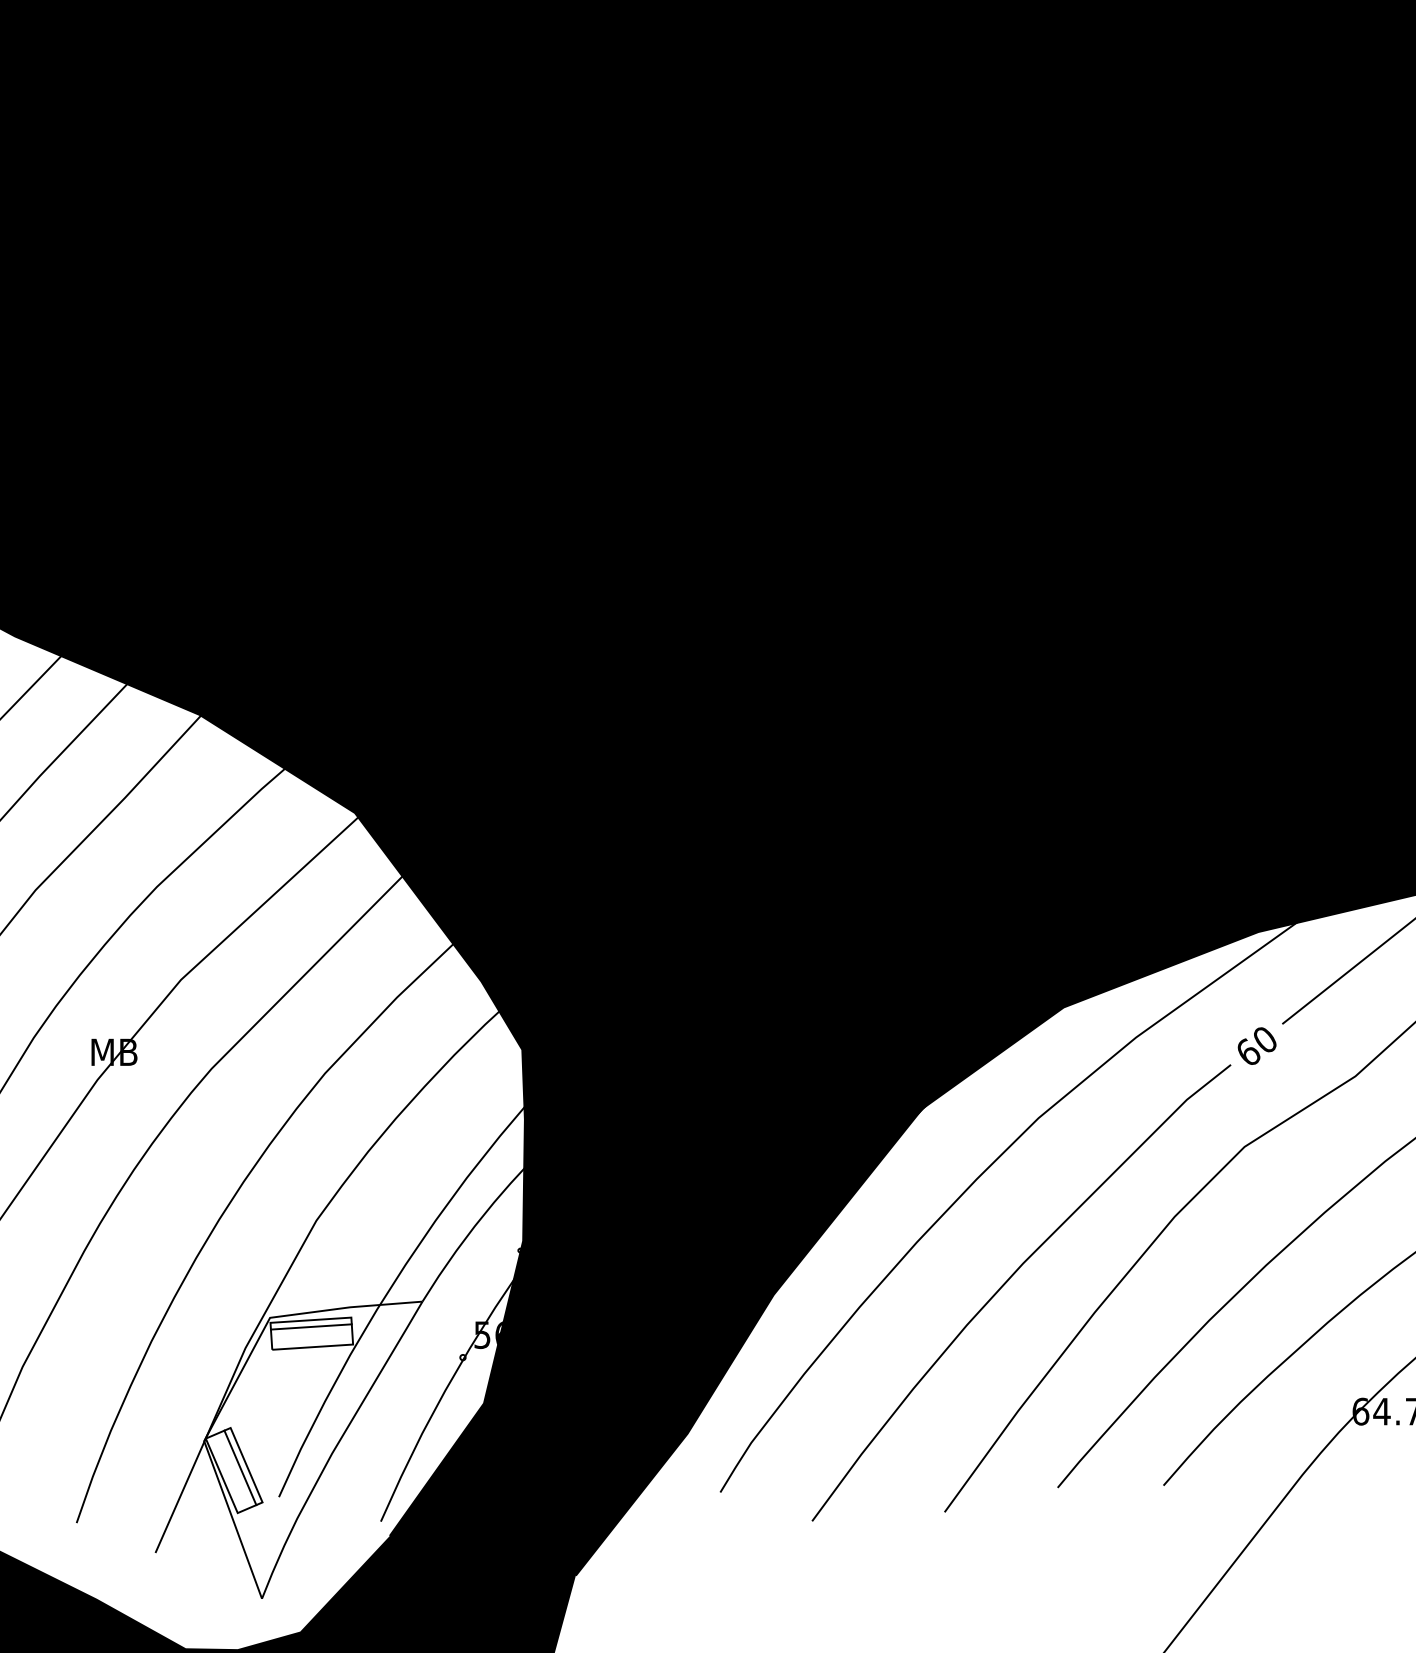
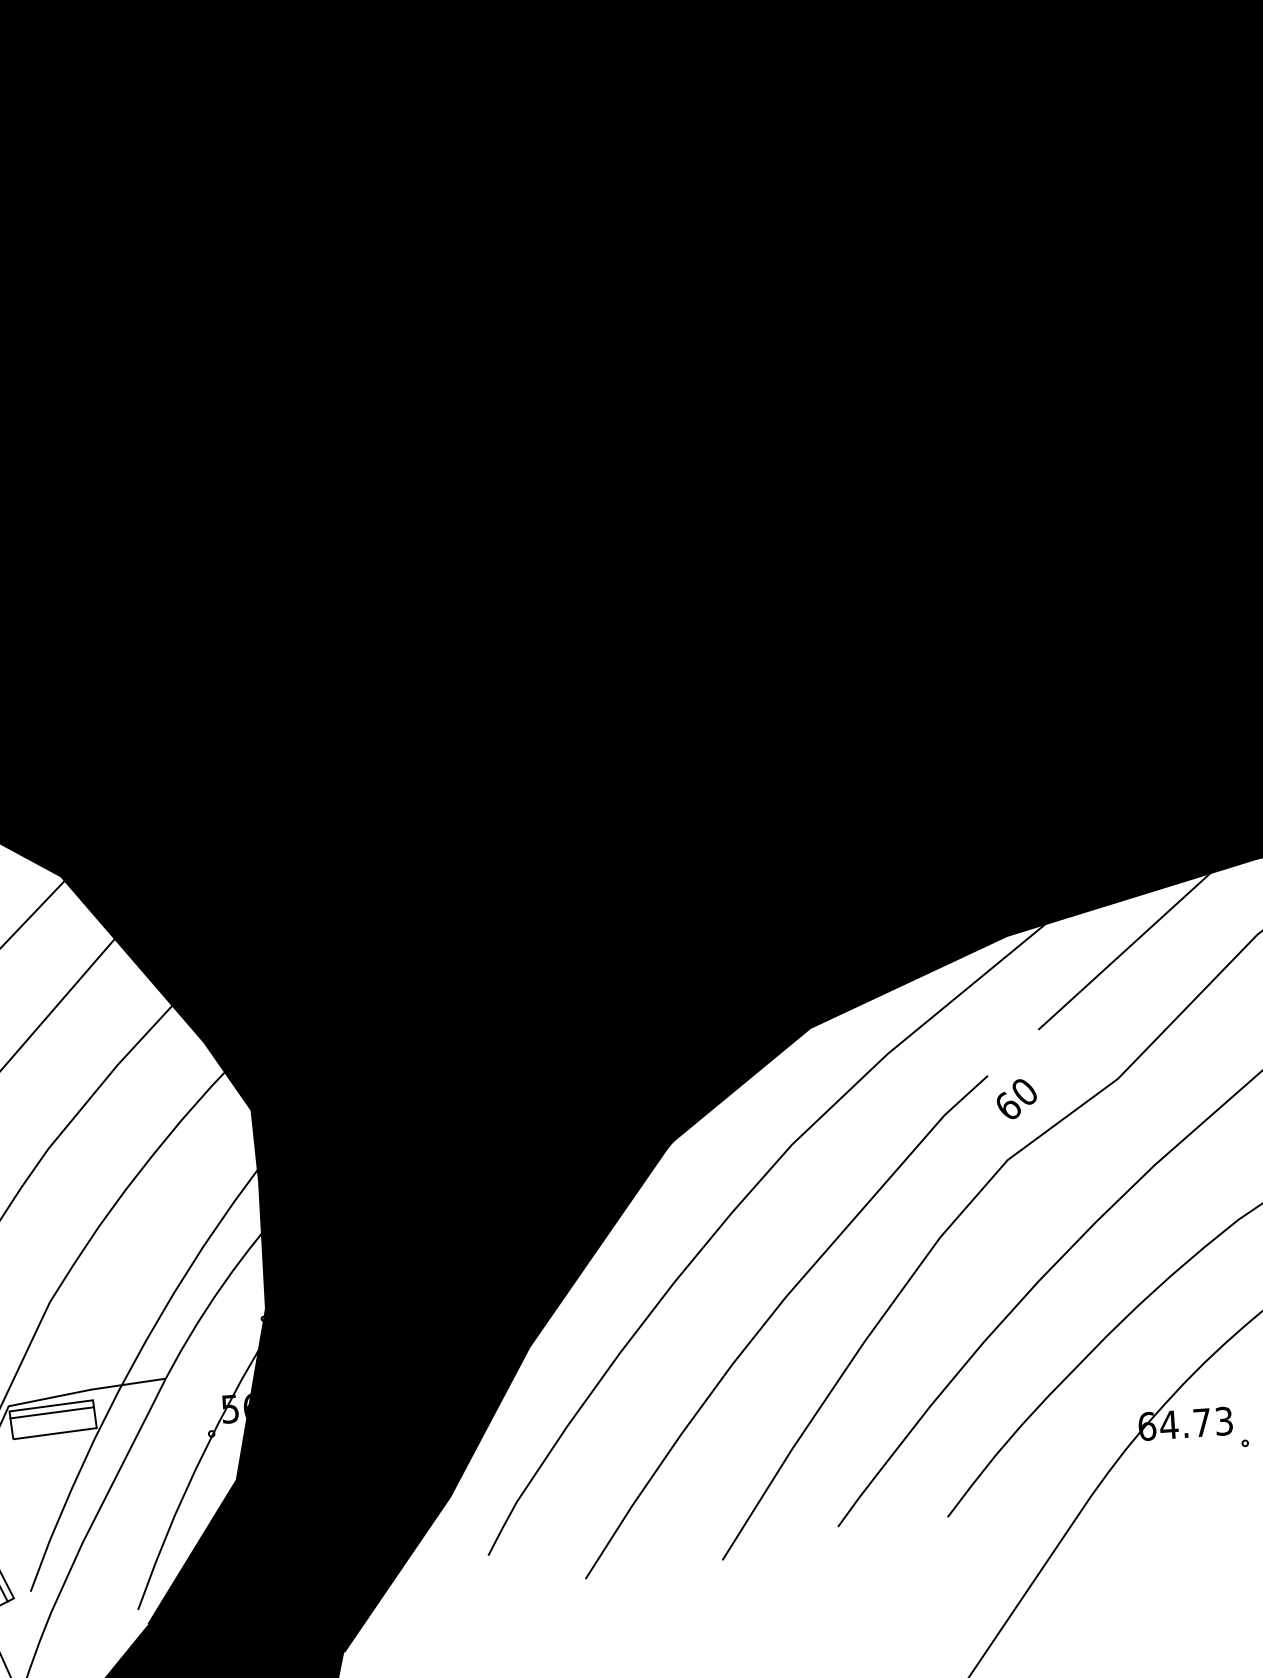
text: (1256, 1045) -> (1016, 1098), moved

